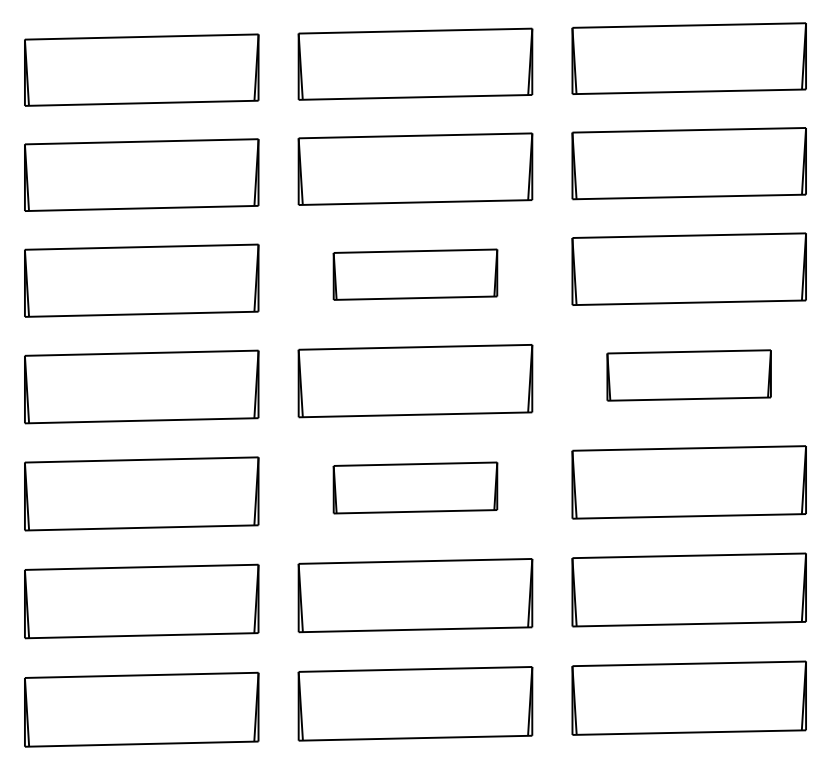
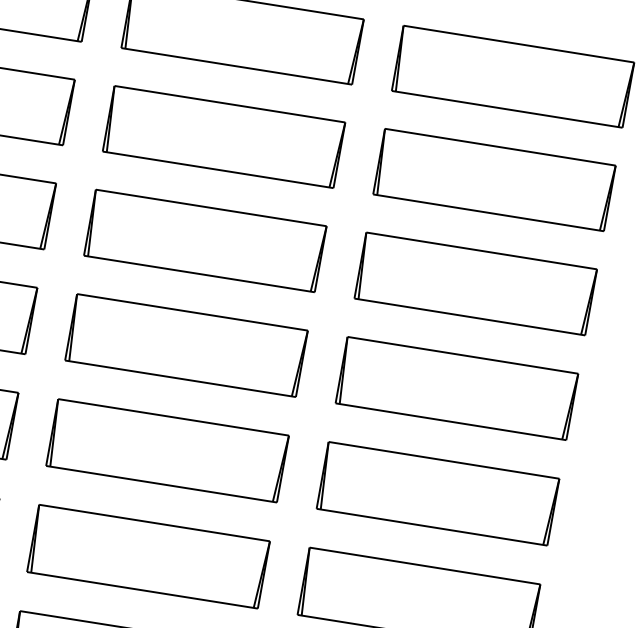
part: (415, 274) -> (205, 240), size x1.43
part: (688, 375) -> (456, 388), size x1.43
part: (415, 487) -> (167, 450), size x1.43

